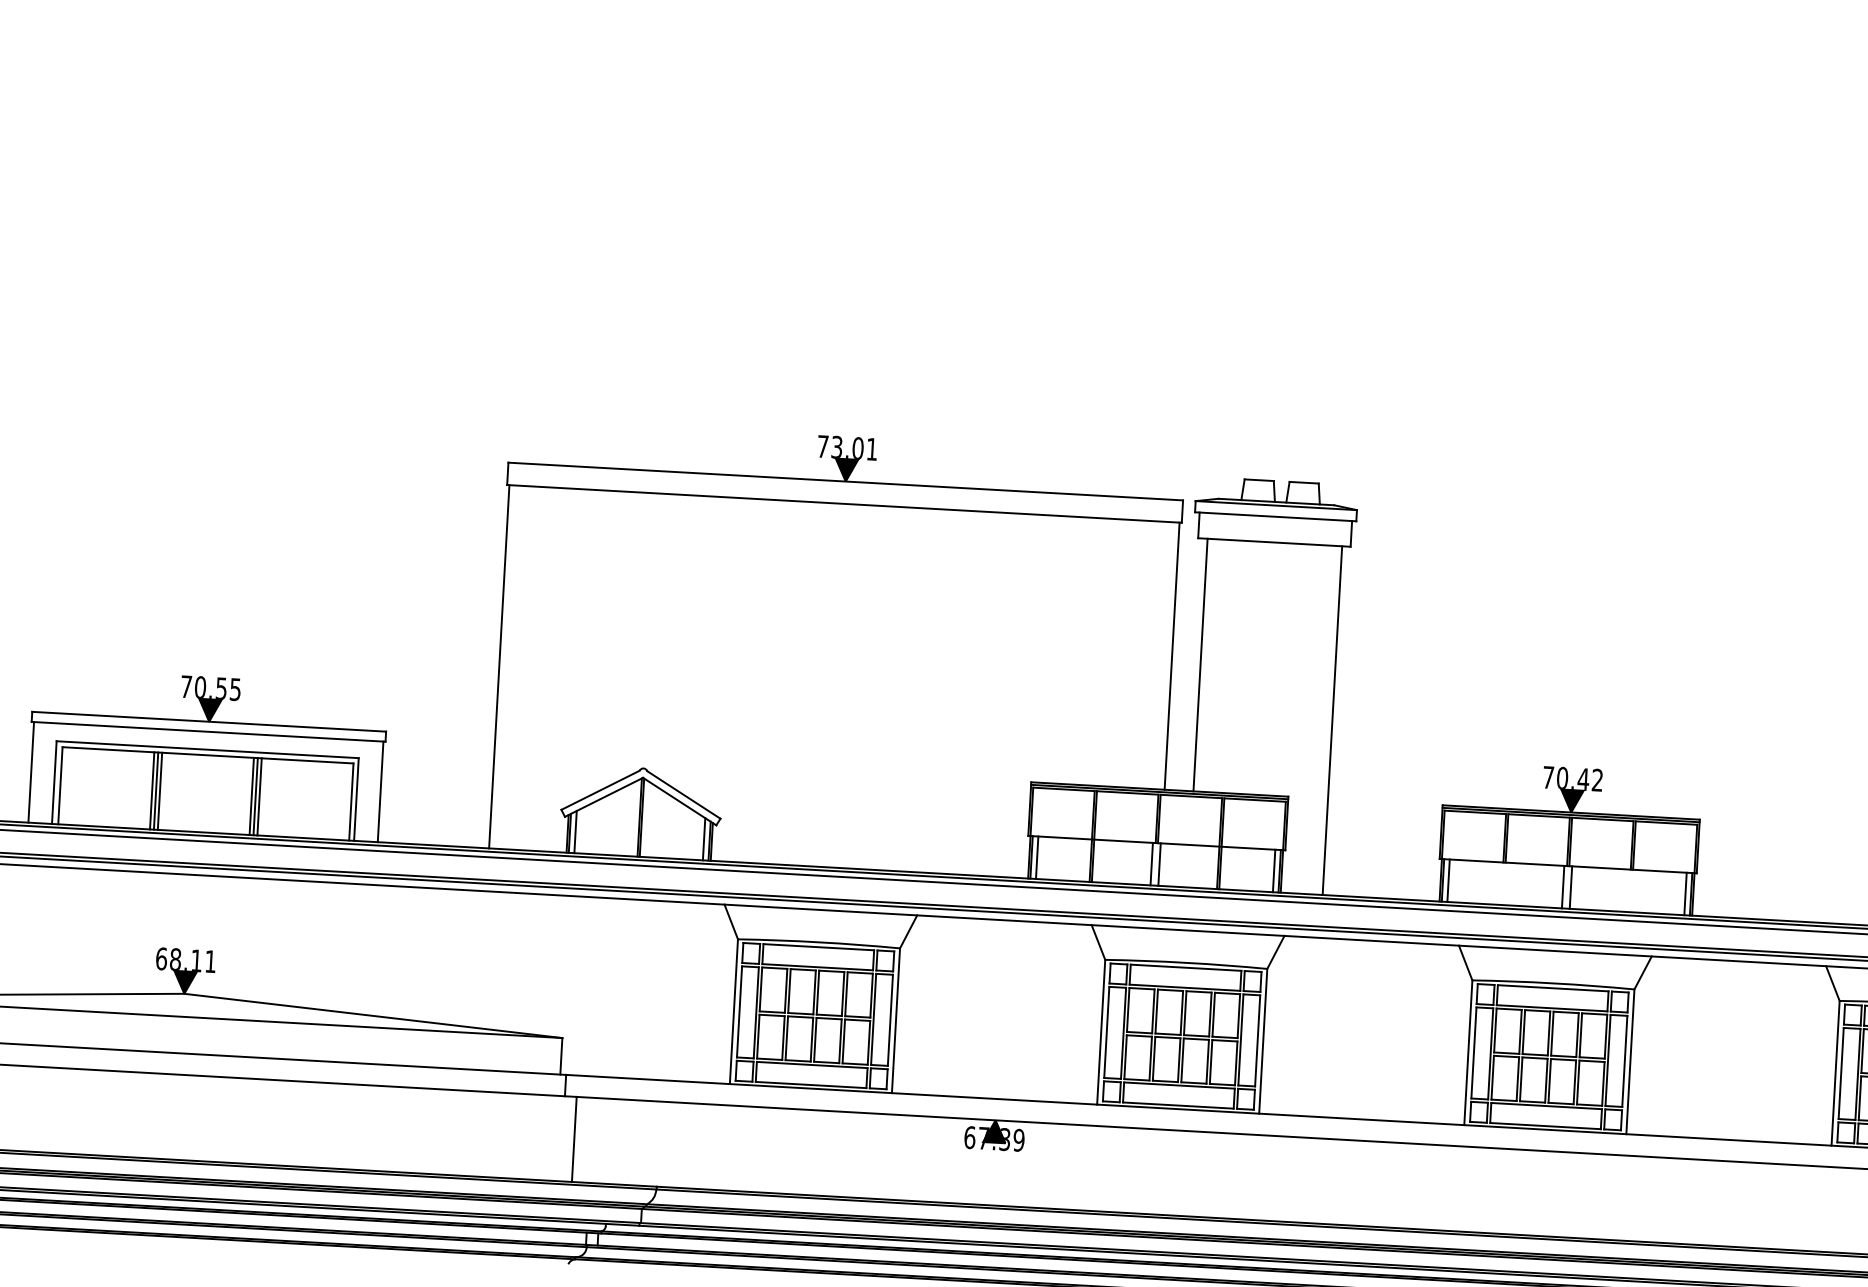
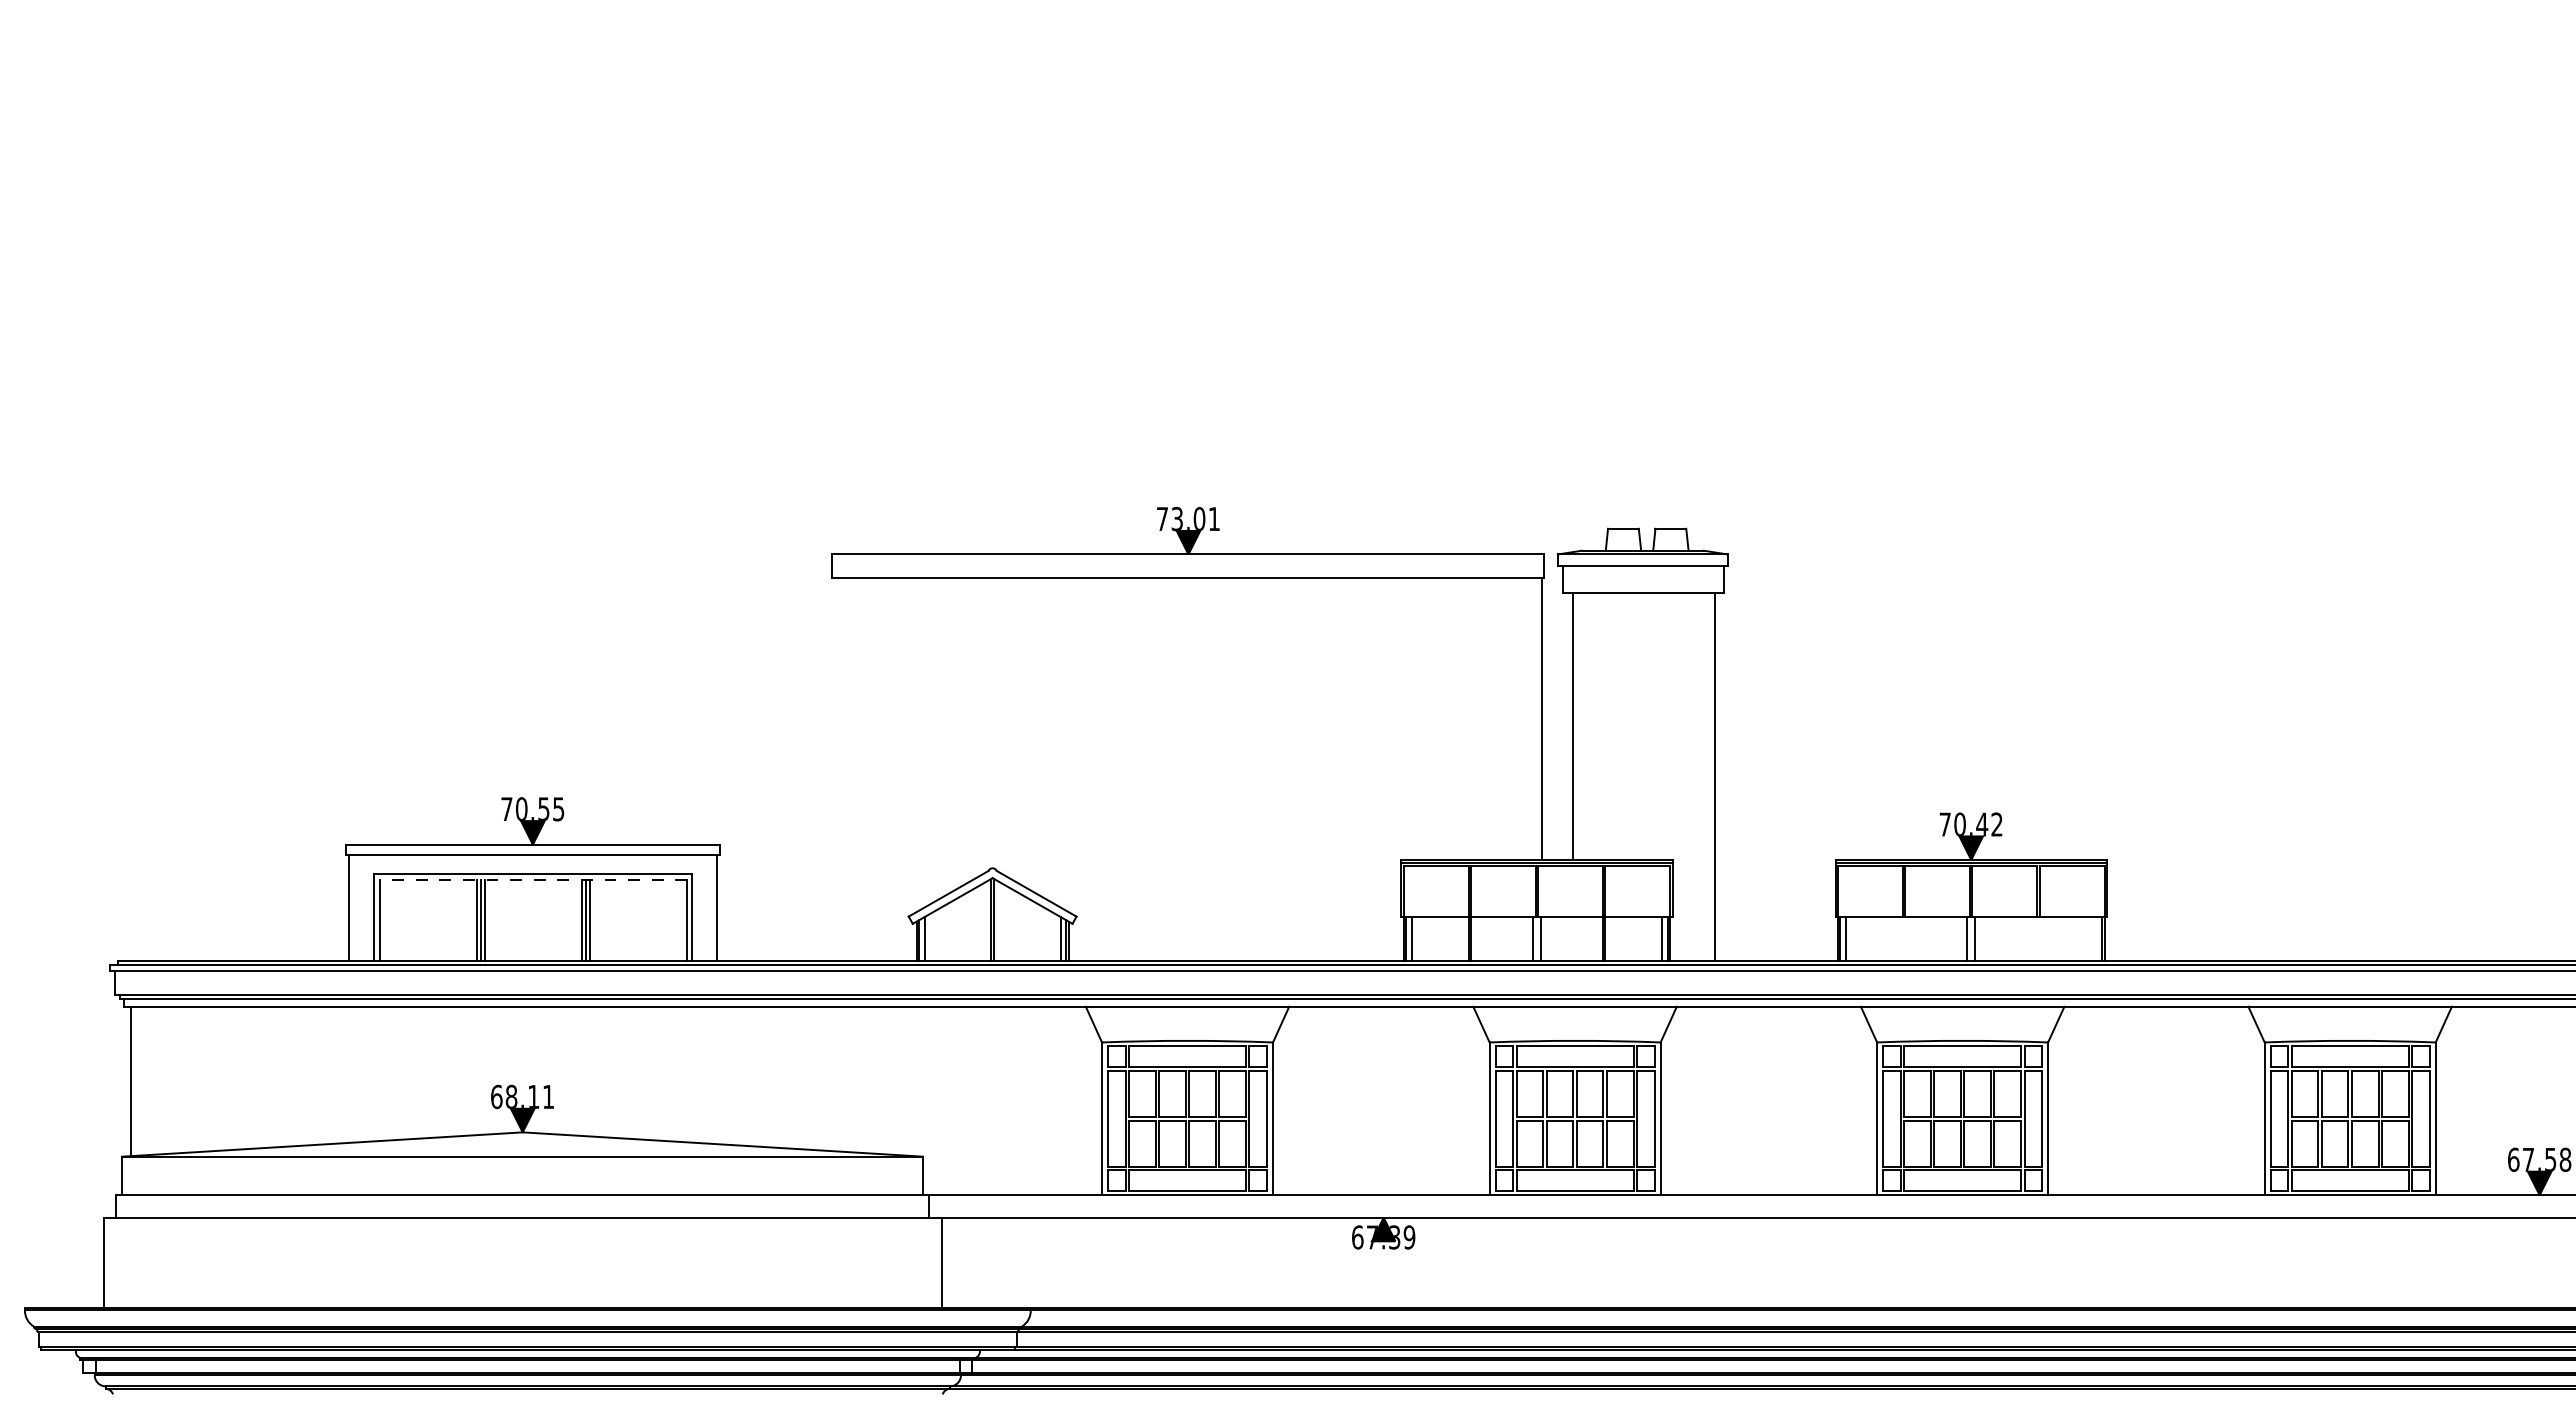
line: (498, 666) -> (834, 769), removed
line: (207, 755) -> (533, 880), solid -> dashed
line: (1685, 893) -> (2096, 938), removed

